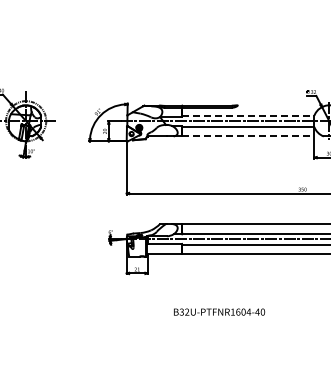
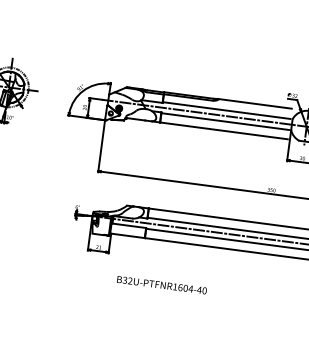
line: (274, 105) -> (254, 104), added
line: (247, 115) -> (227, 110), dashed -> solid
line: (247, 136) -> (224, 130), dashed -> solid
text: (219, 311) -> (162, 284), moved

